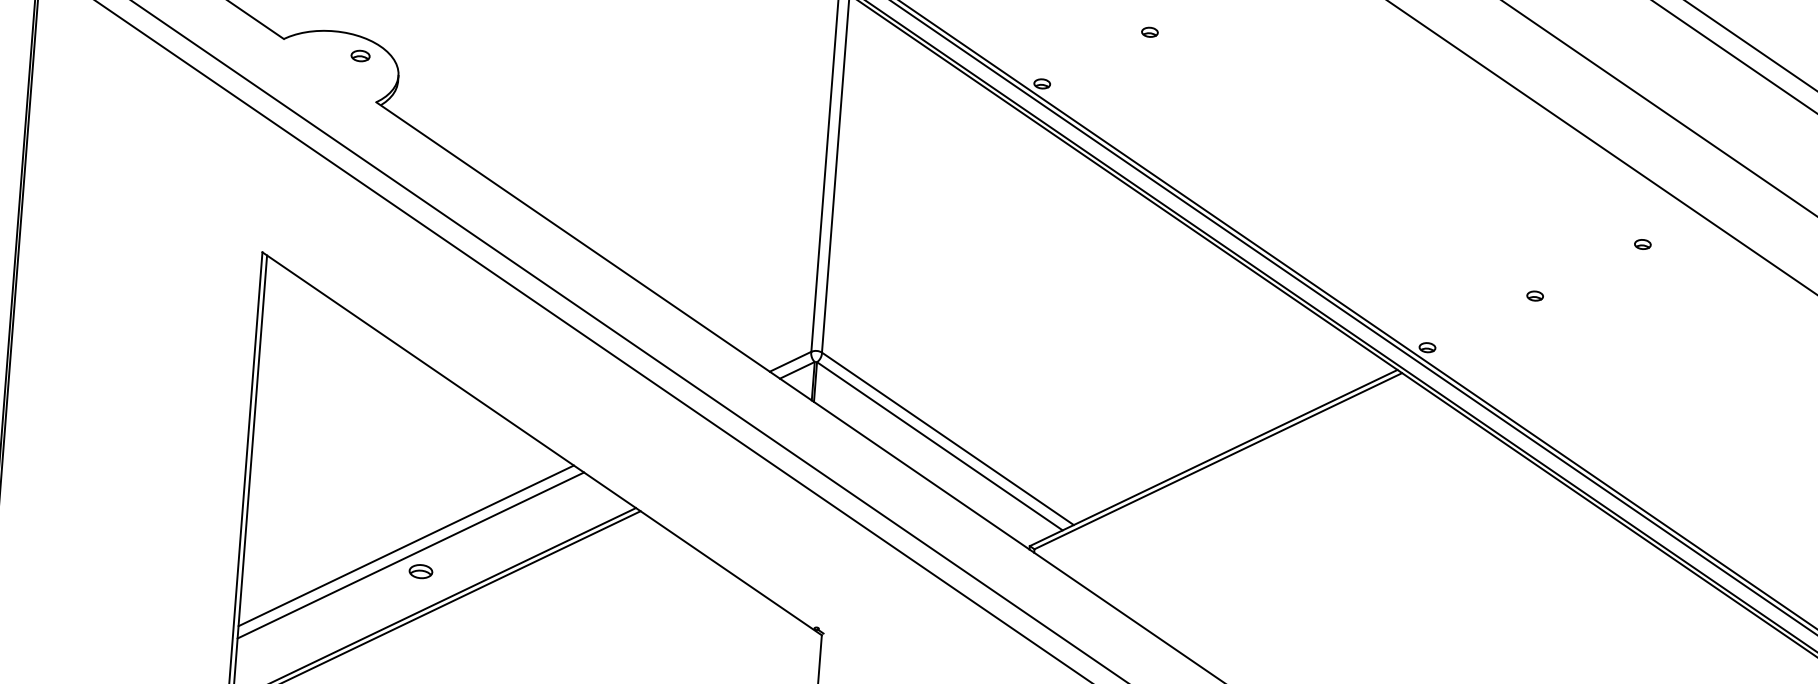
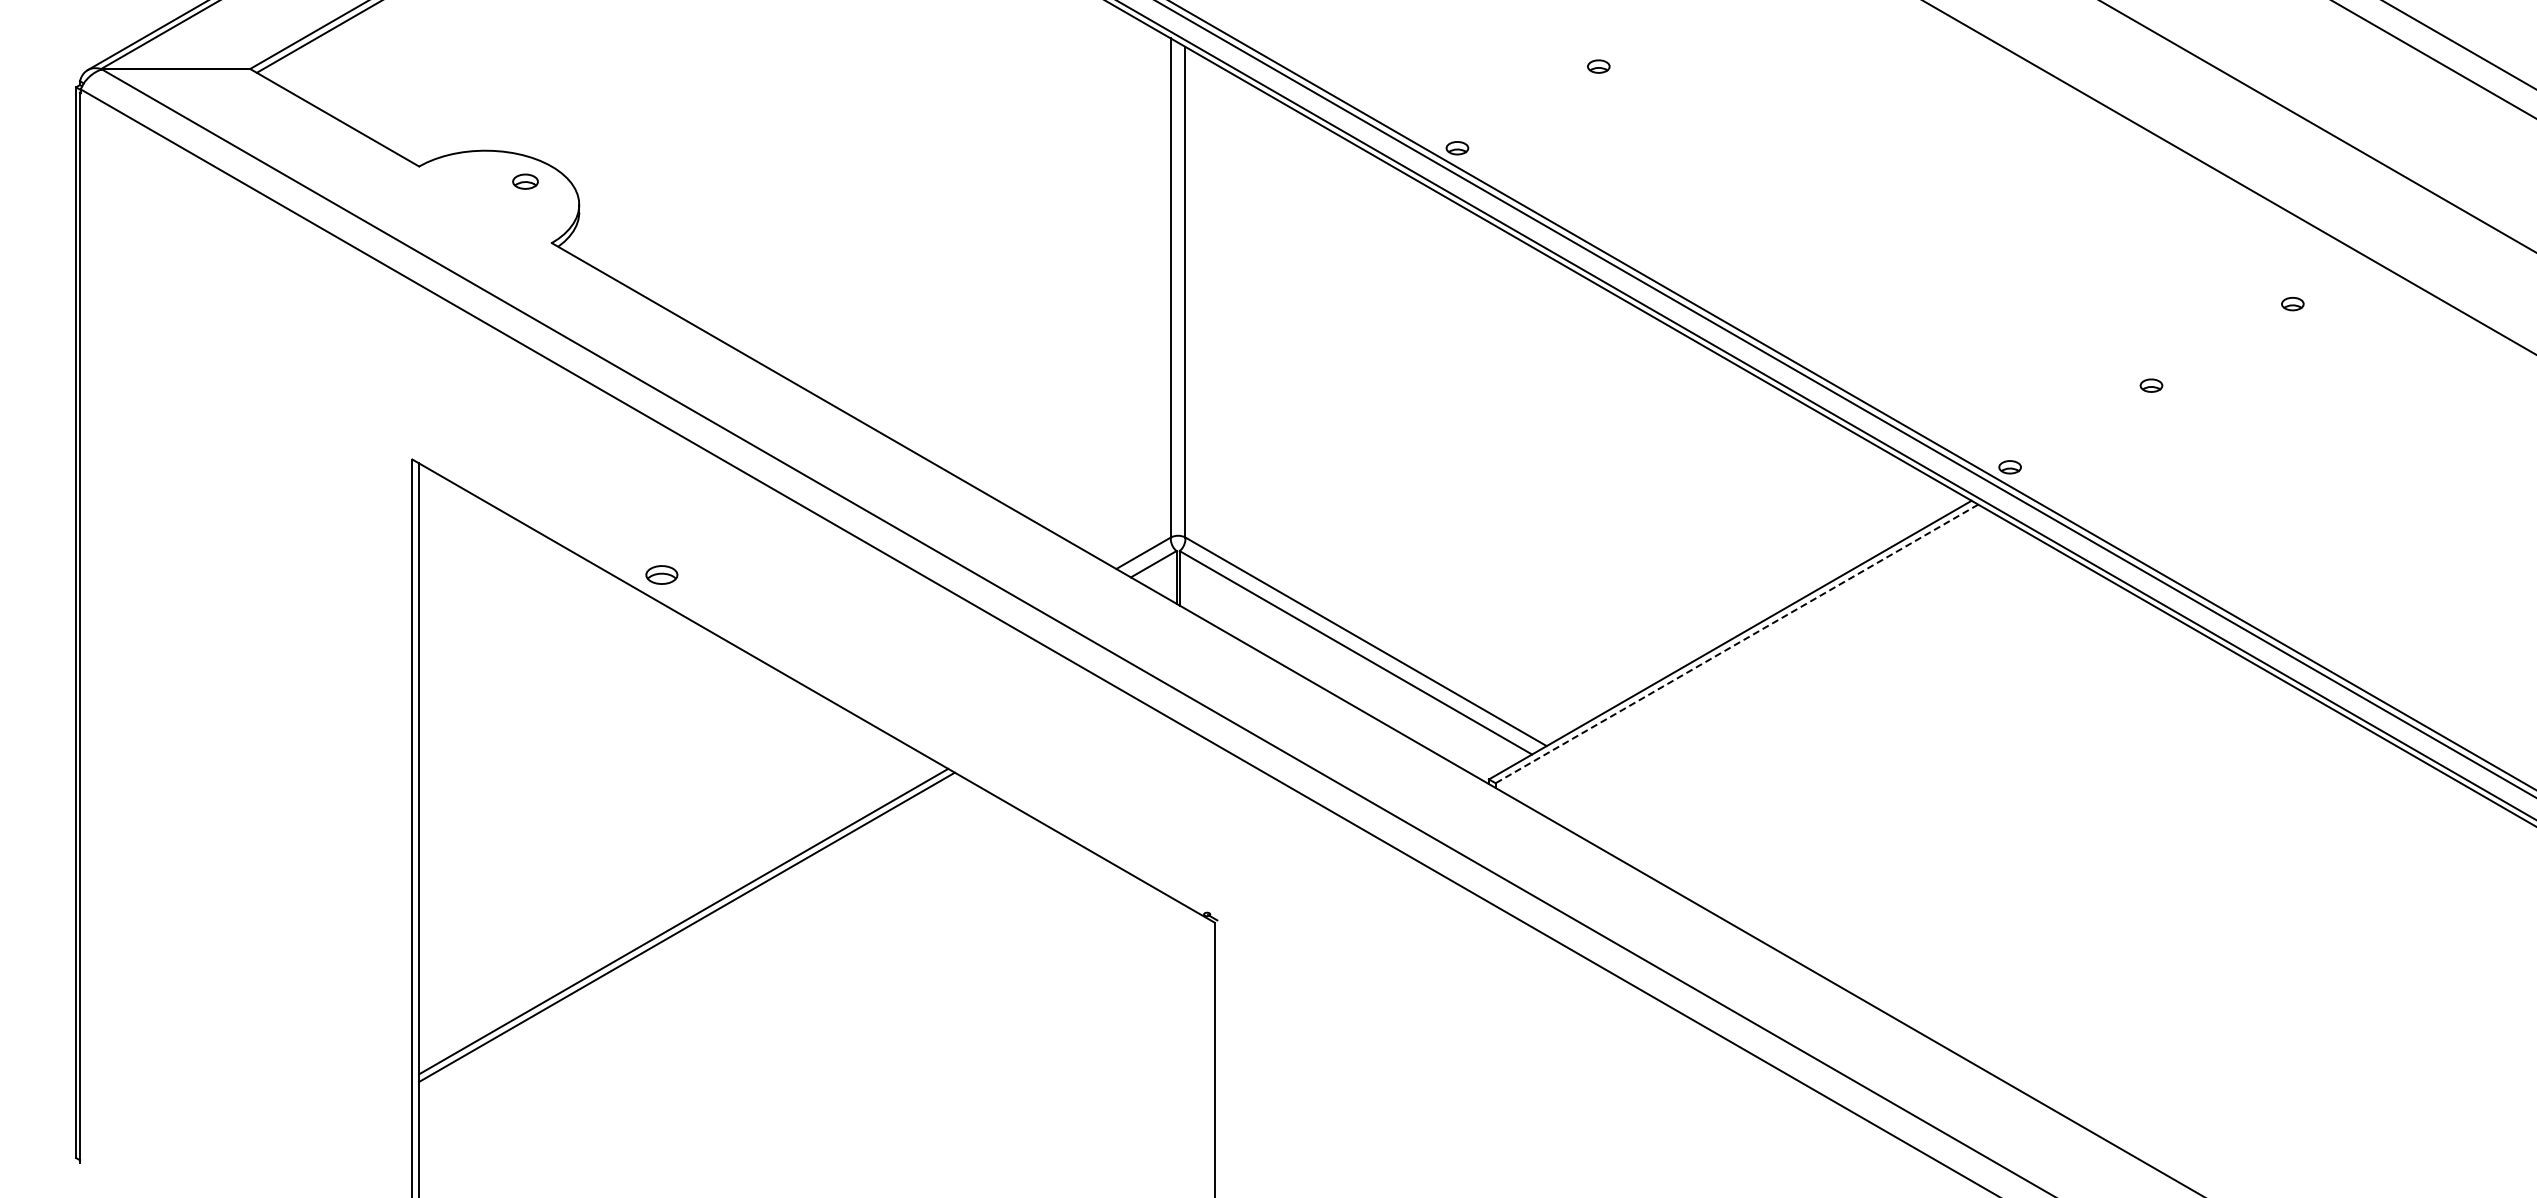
line: (1218, 460) -> (1736, 643), solid -> dashed
line: (406, 545) -> (639, 844), removed
line: (410, 555) -> (646, 856), removed
part: (420, 571) -> (661, 574), moved

